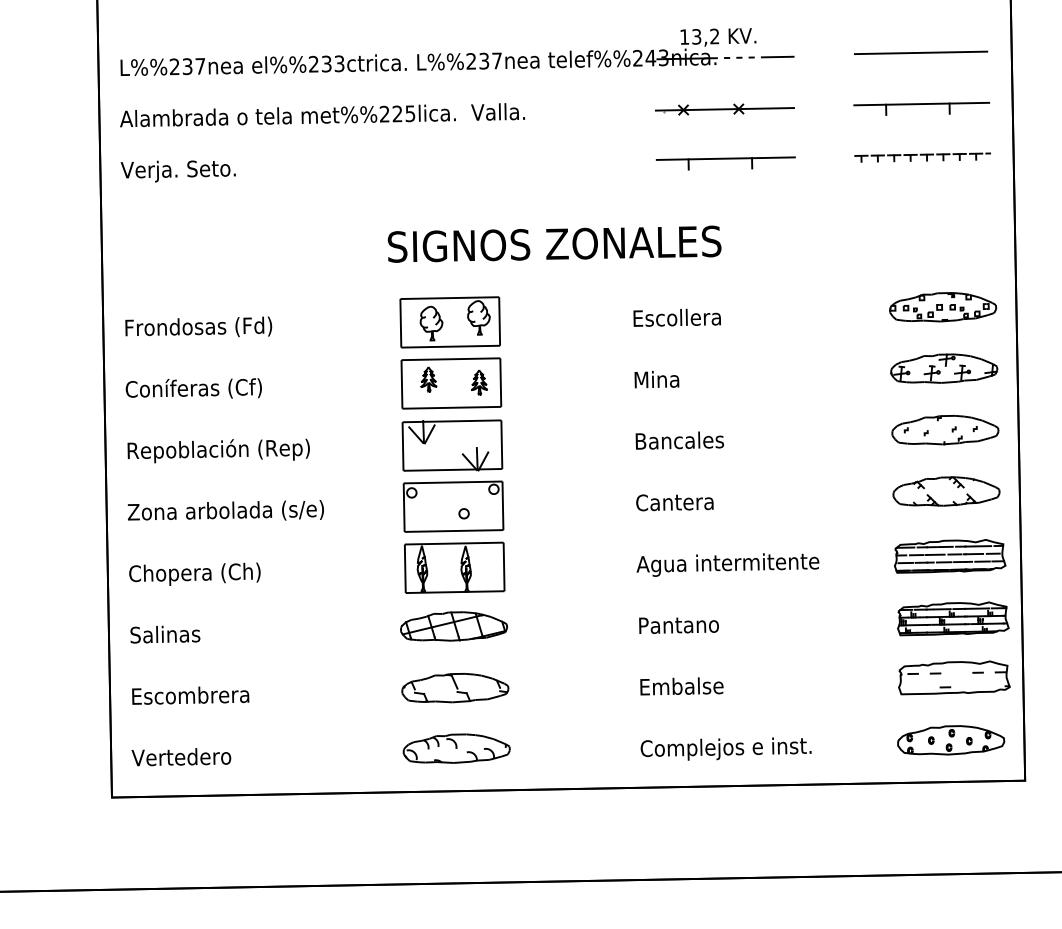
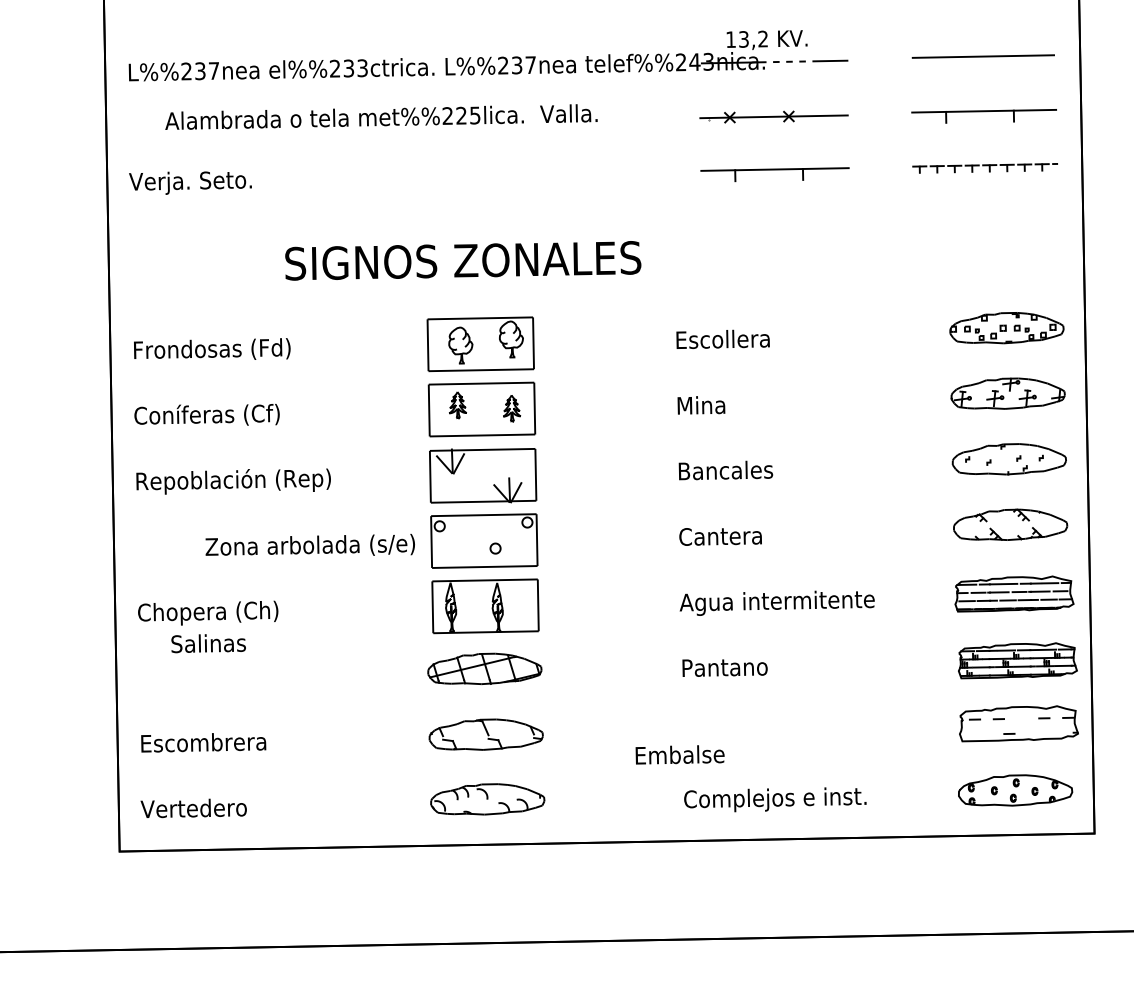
text: (322, 114) -> (381, 116), moved
text: (554, 243) -> (463, 260), moved
text: (225, 509) -> (309, 544), moved
text: (165, 634) -> (208, 643), moved
text: (681, 686) -> (679, 754), moved

